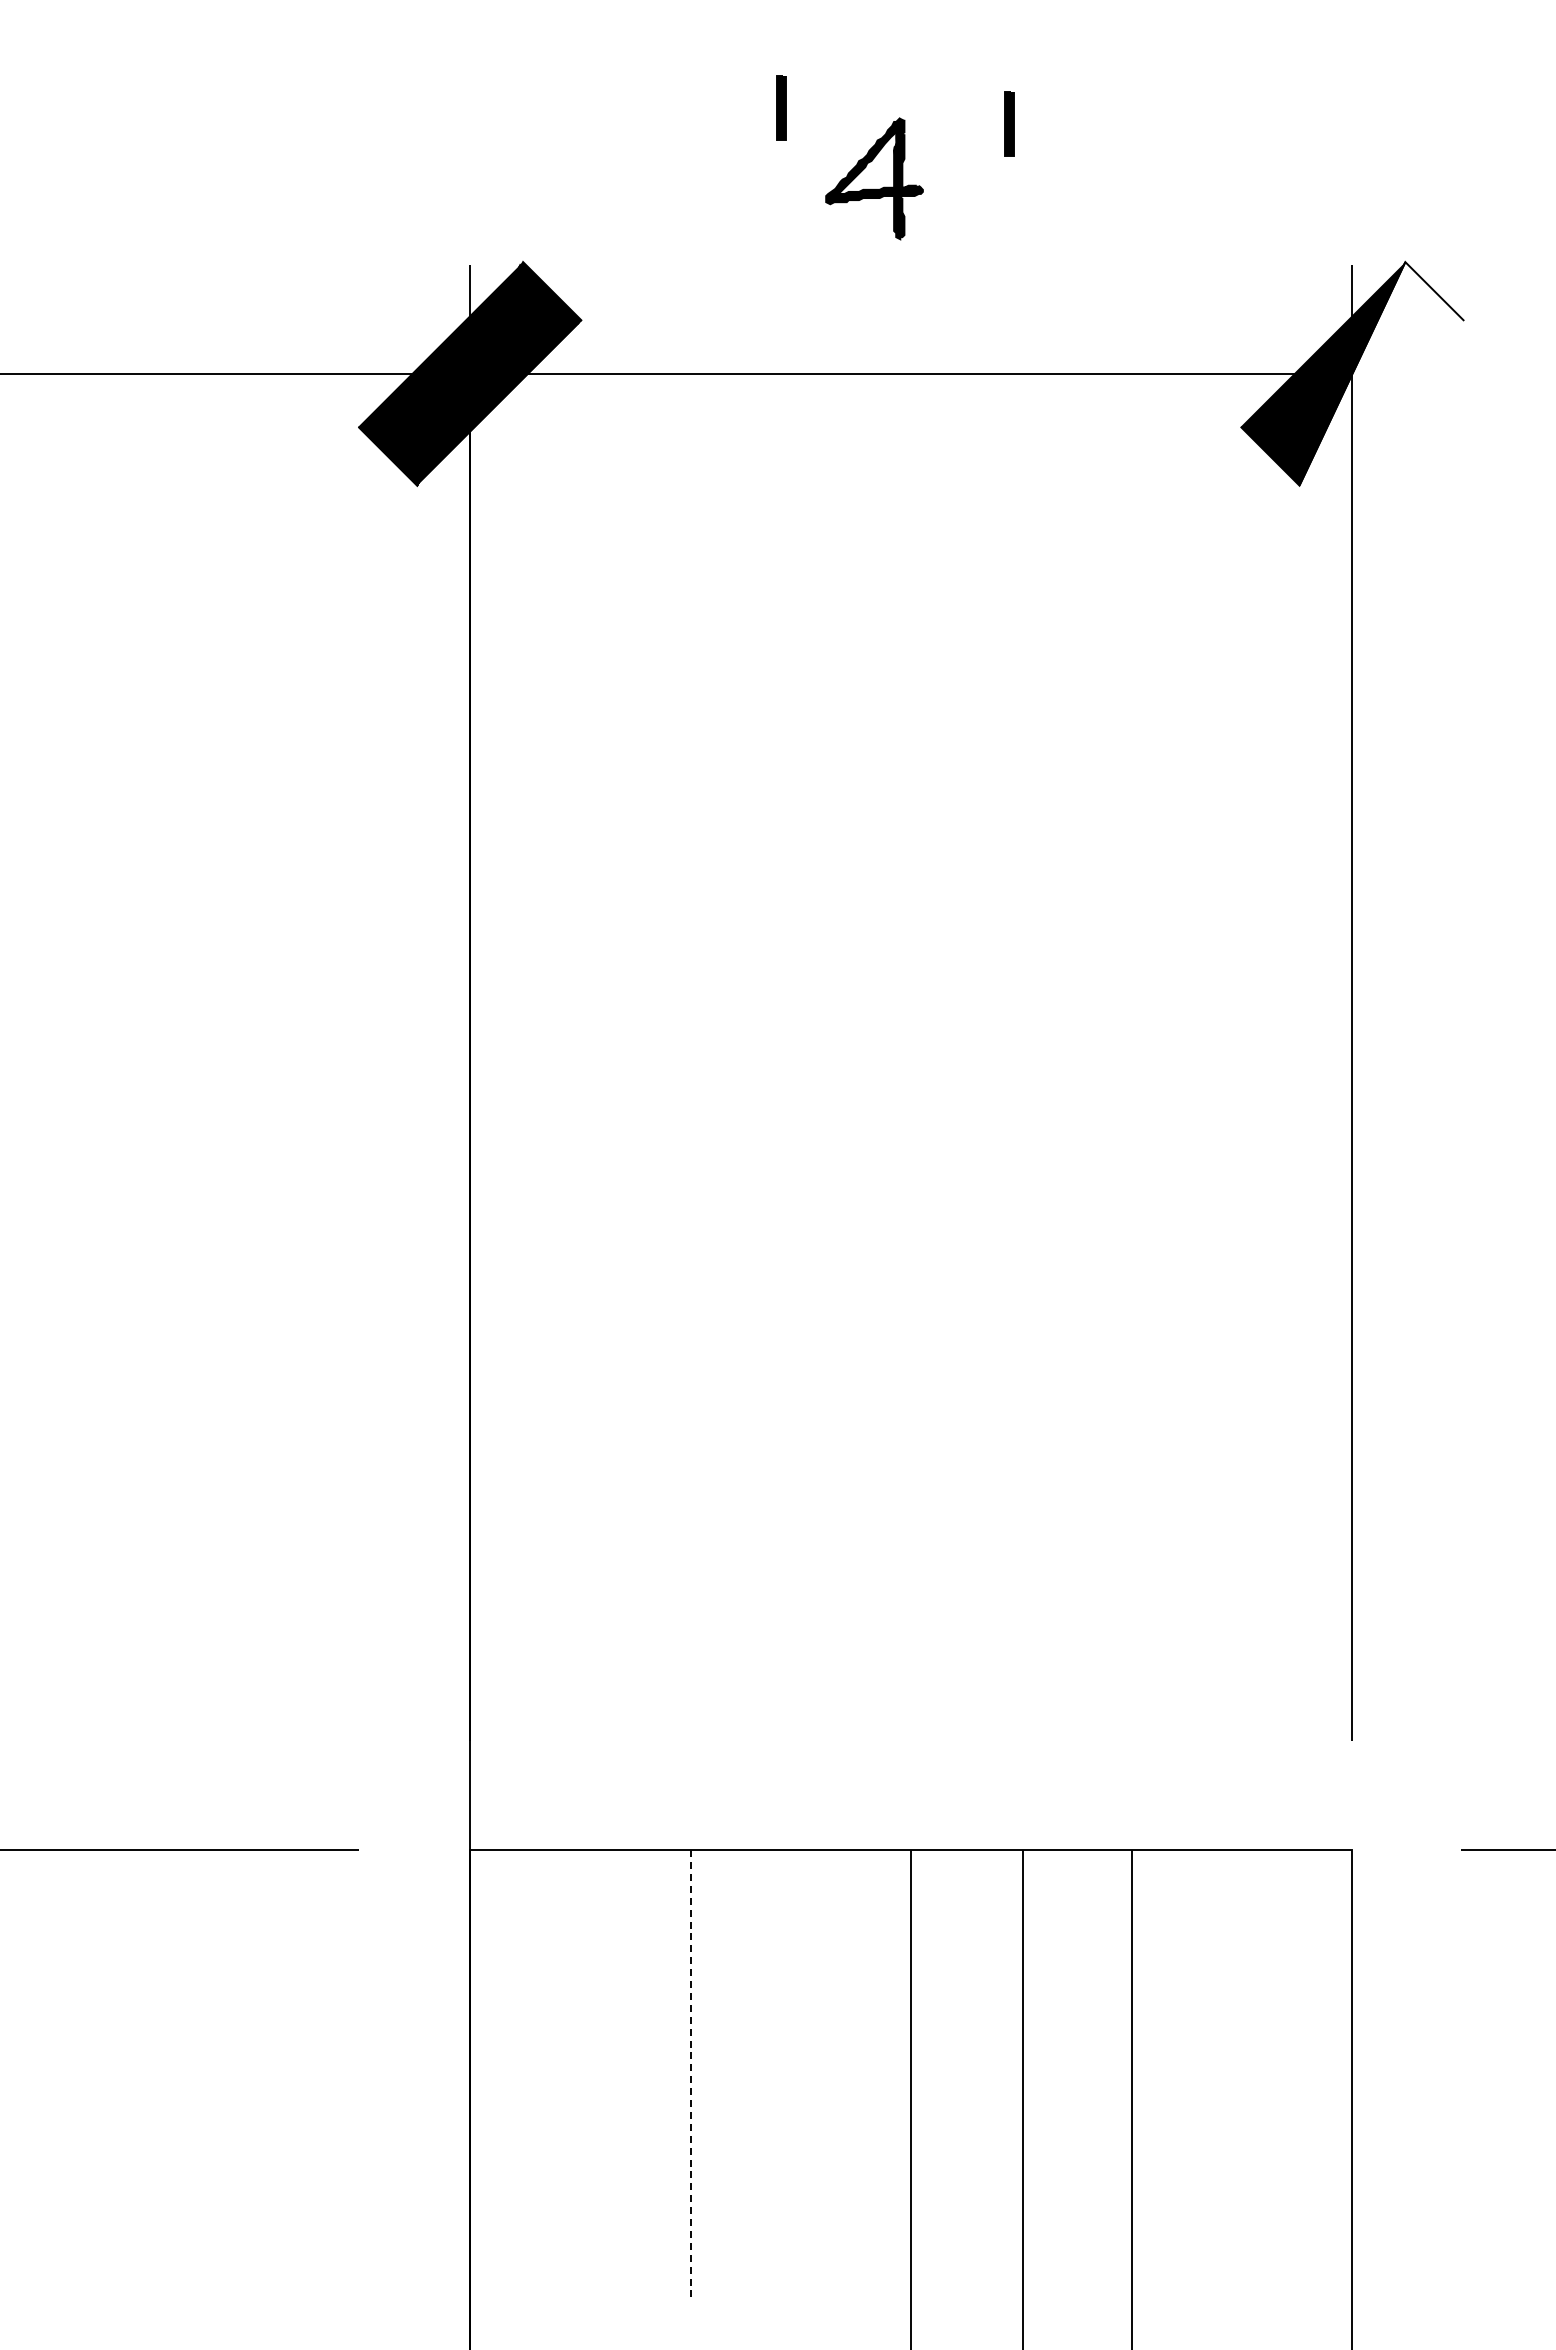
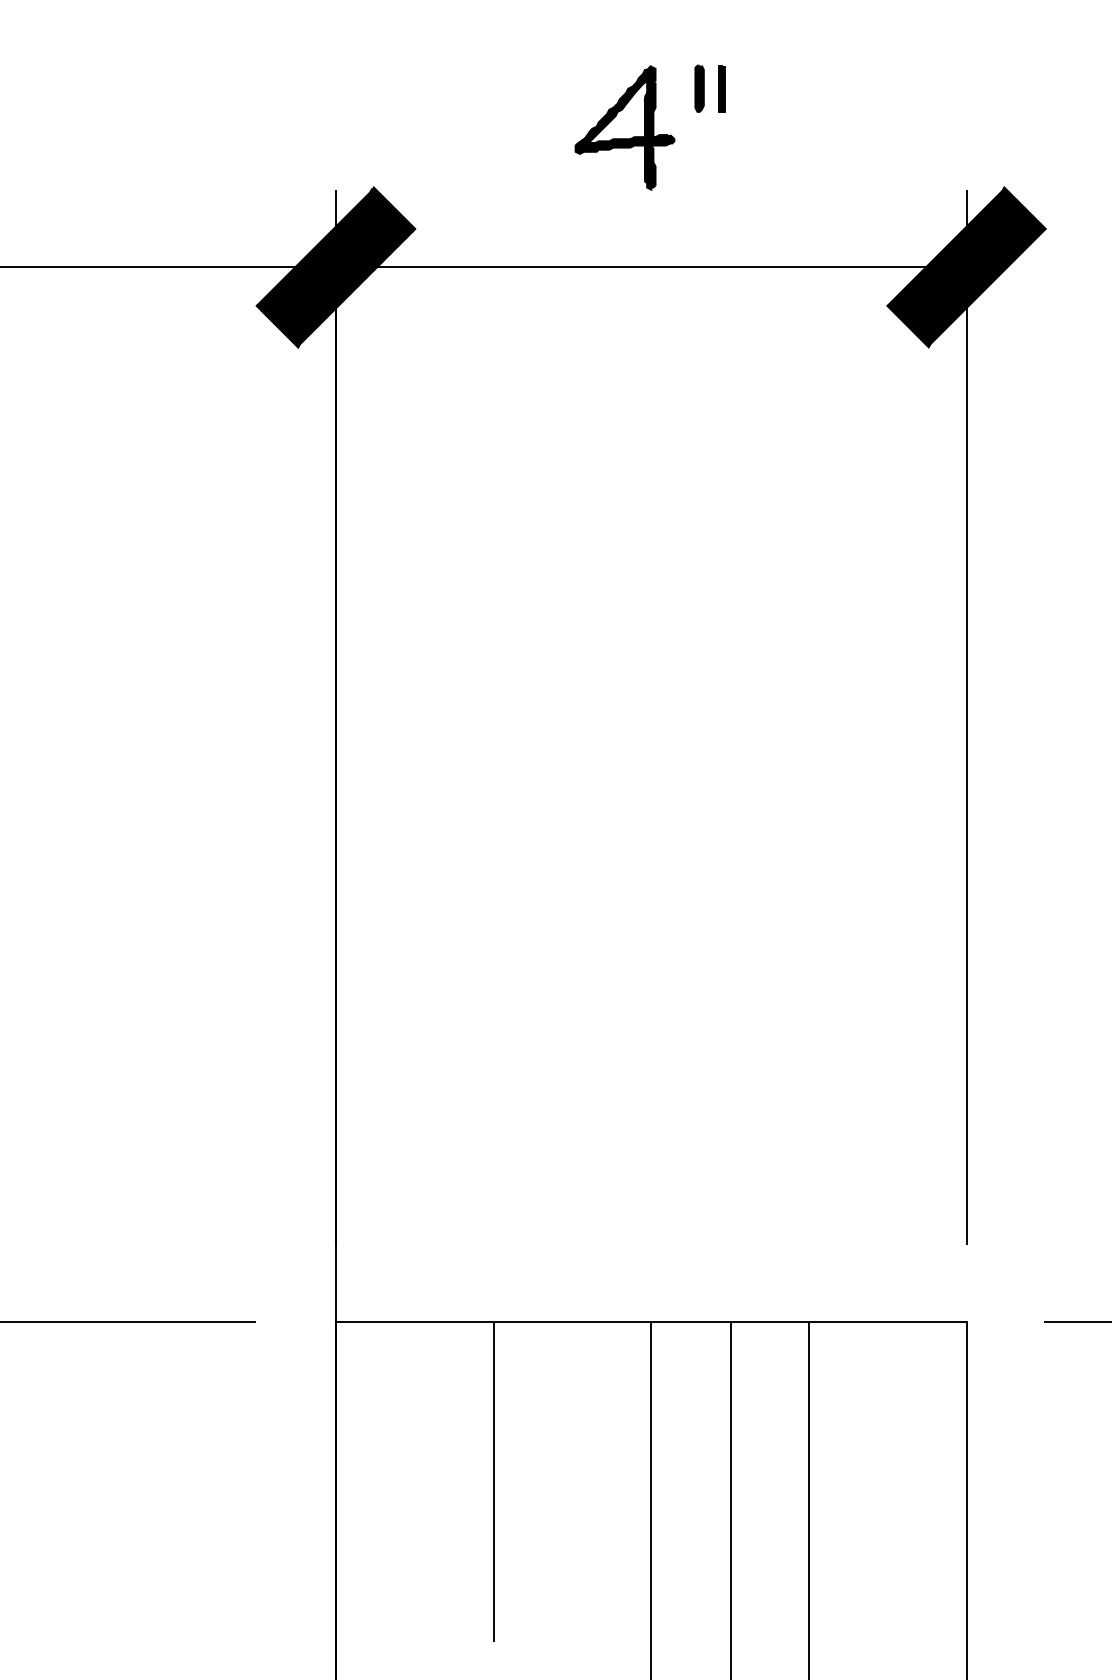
part: (781, 107) -> (558, 77), removed
part: (978, 123) -> (699, 88), added
part: (874, 178) -> (624, 127), size x1.43
fill: (1381, 373) -> (987, 267), added
line: (690, 2074) -> (493, 1482), dashed -> solid

